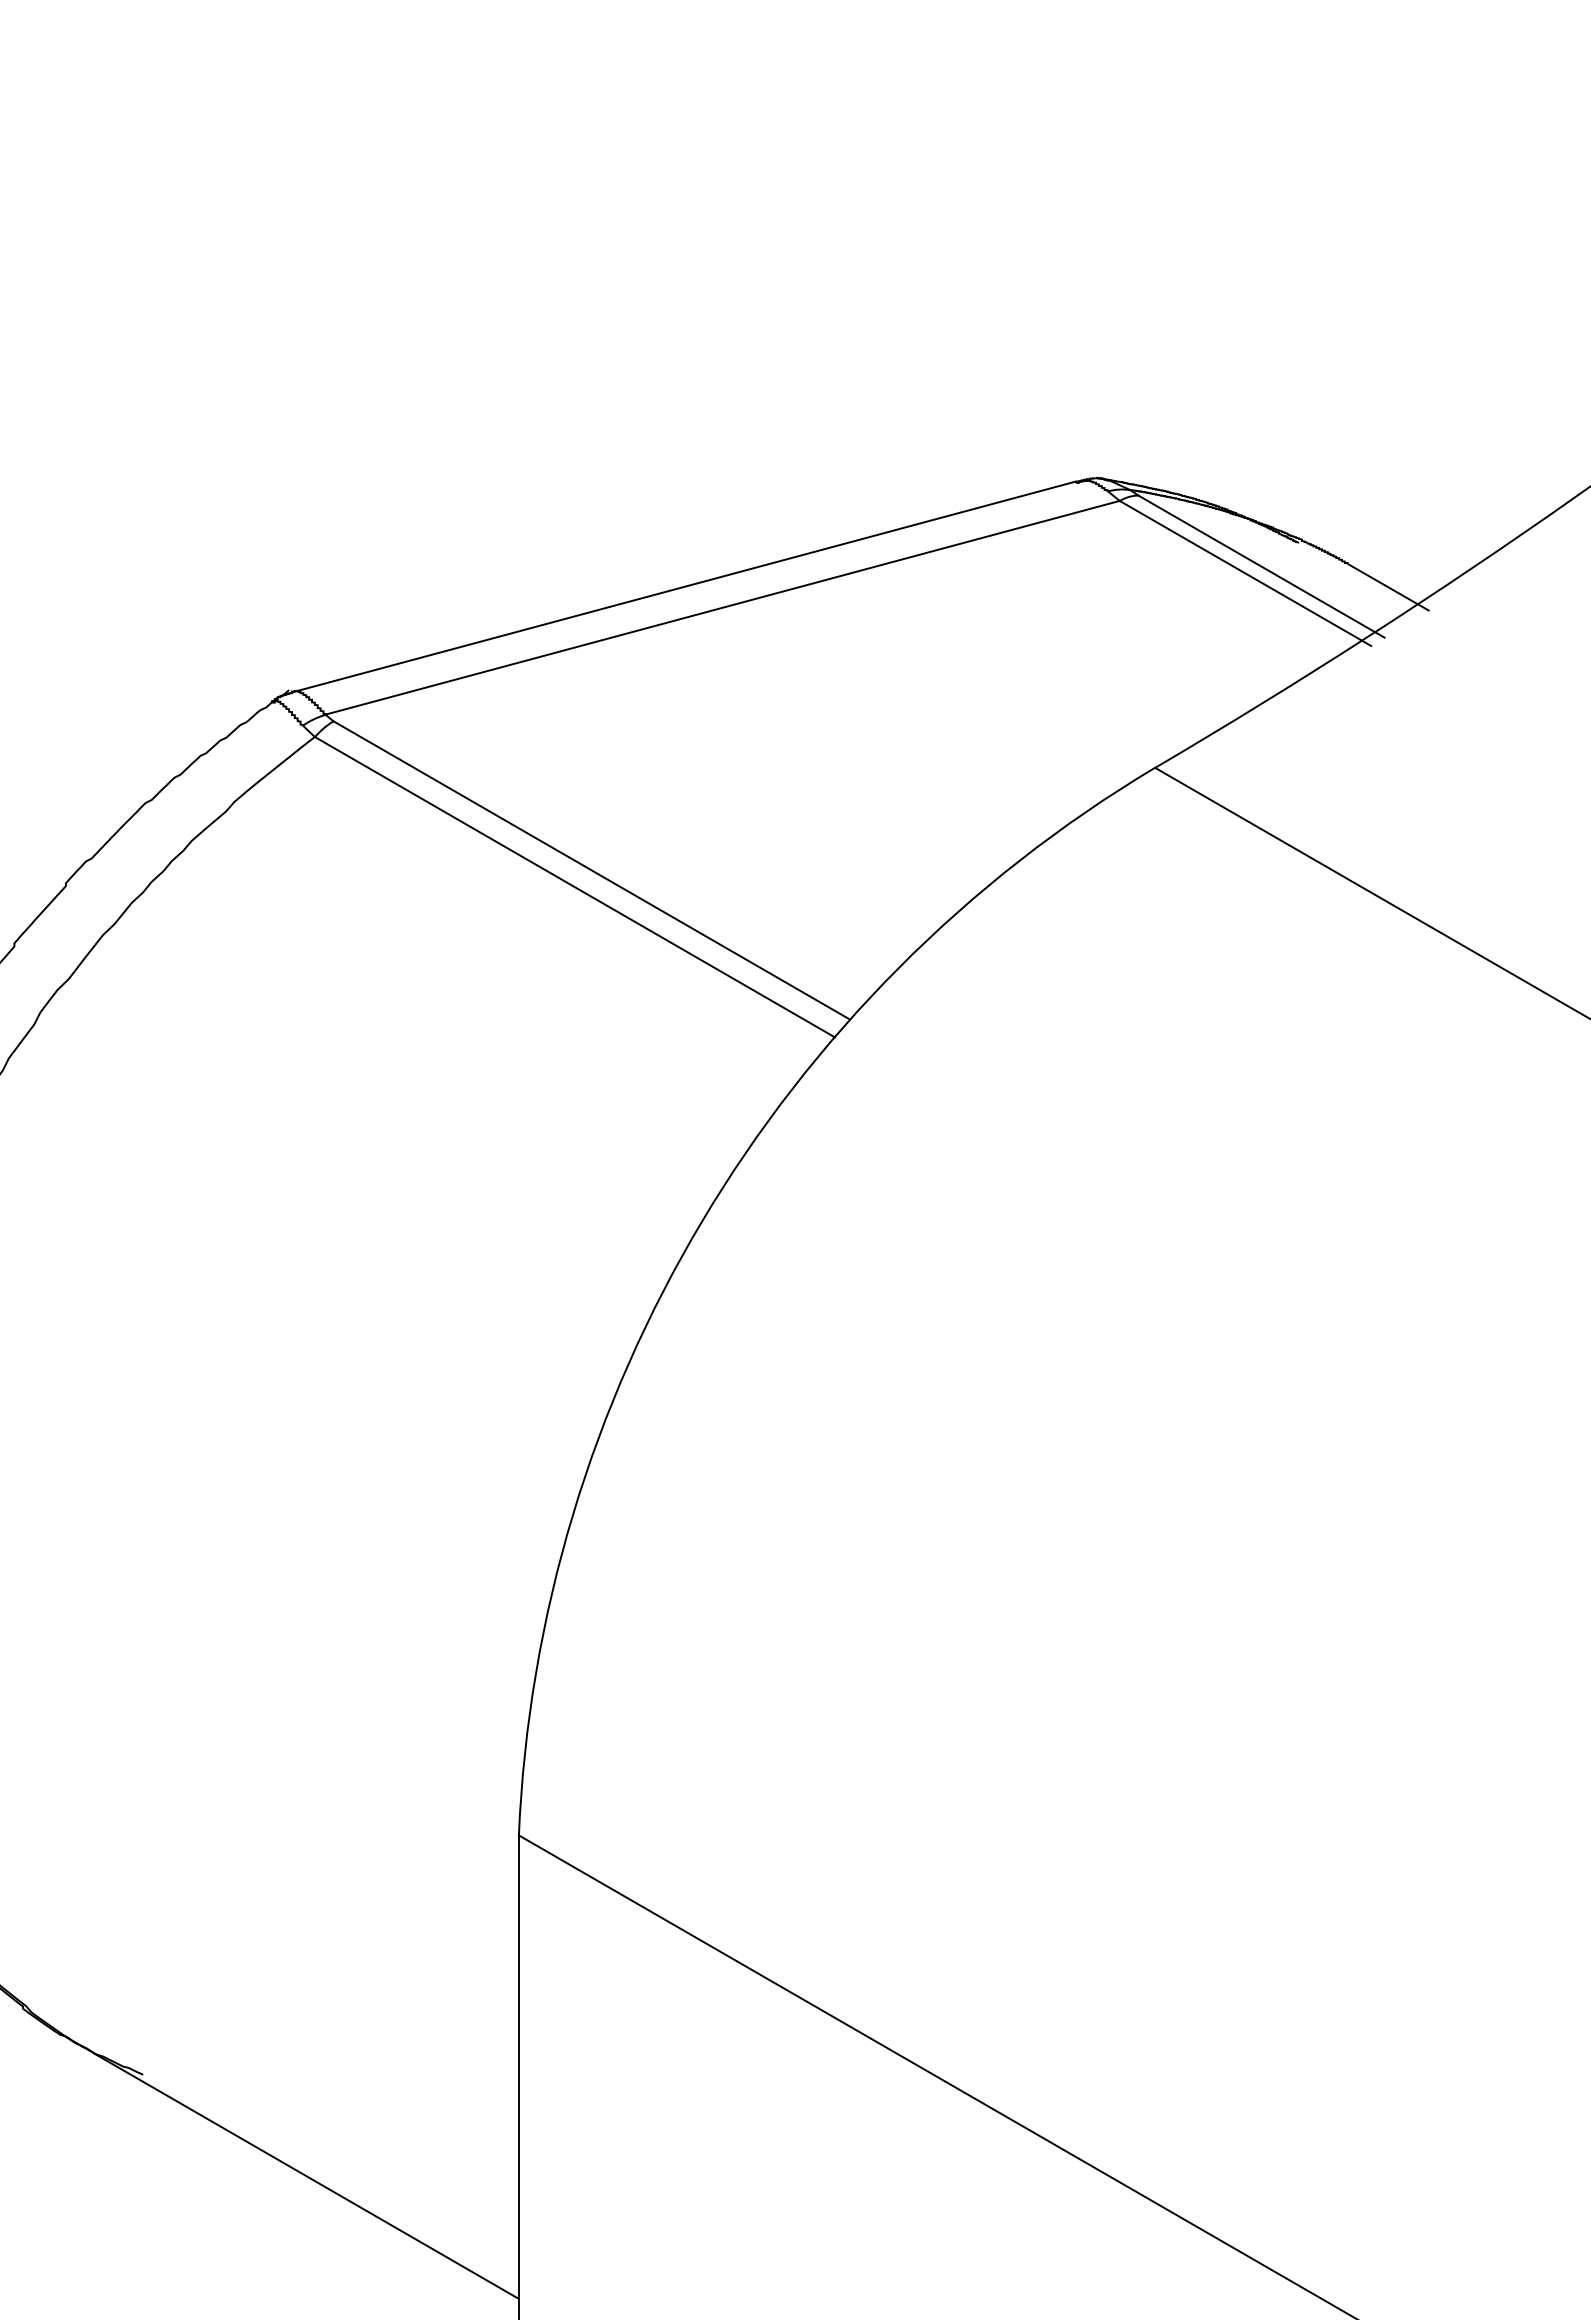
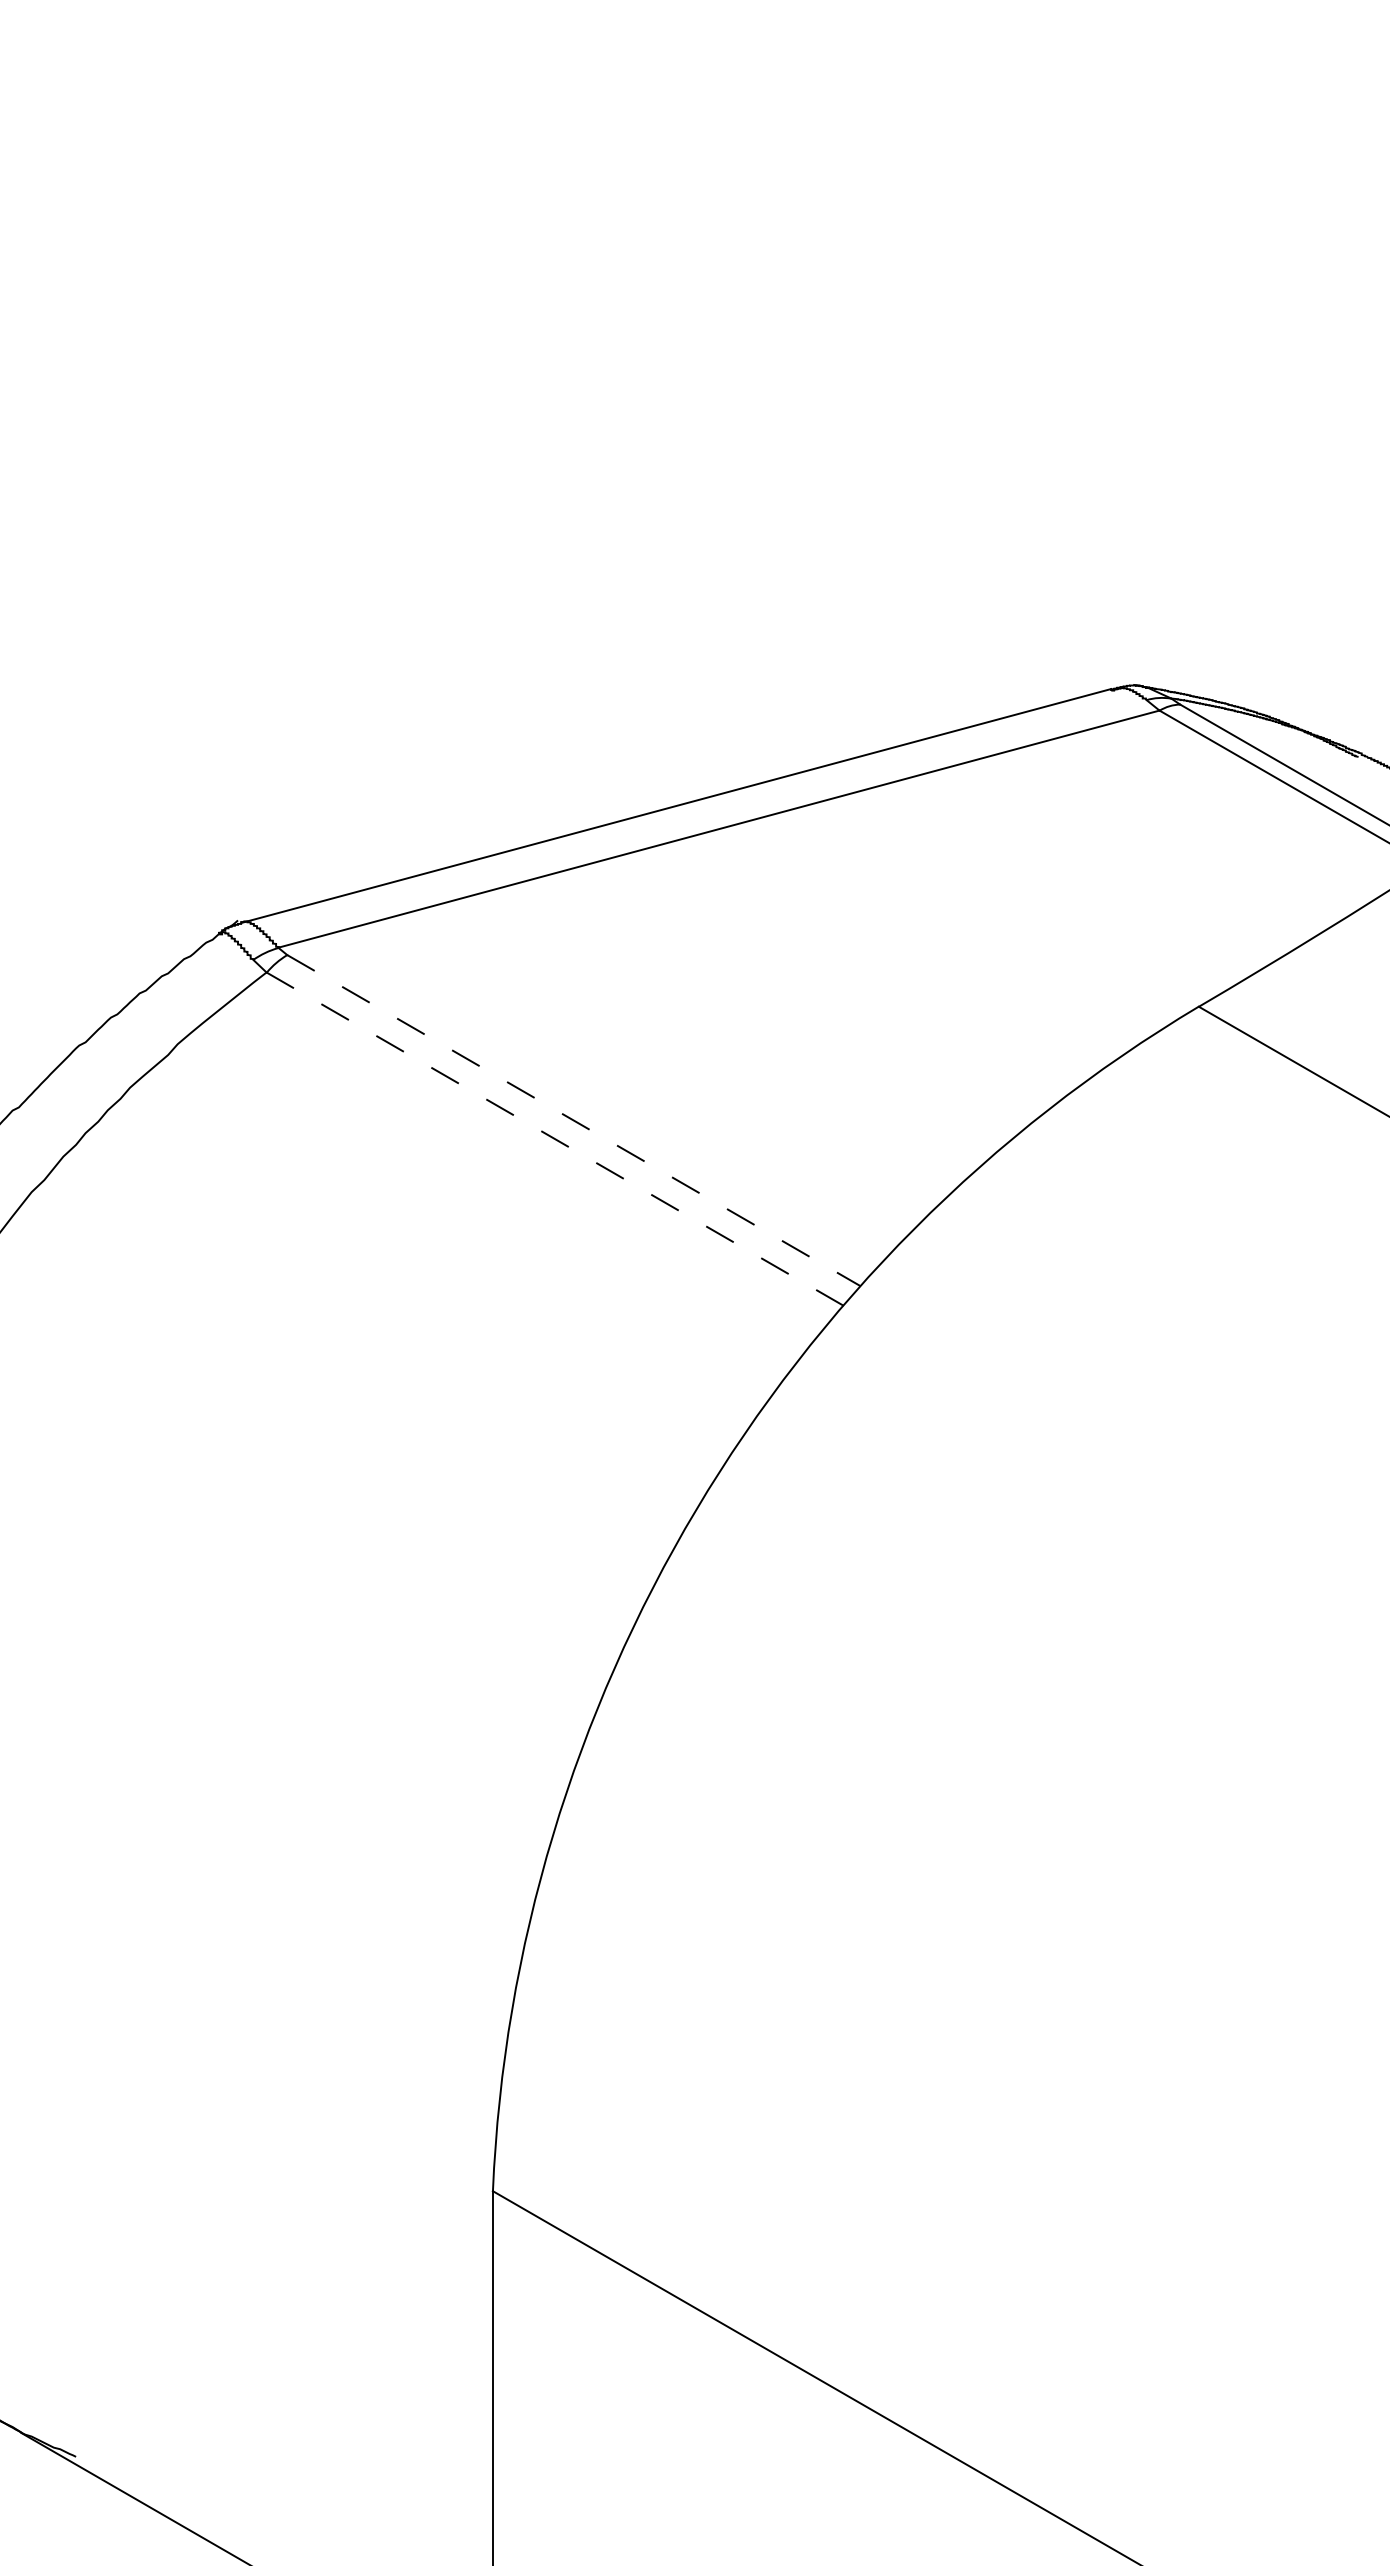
line: (592, 870) -> (574, 1120), solid -> dashed
line: (574, 886) -> (554, 1138), solid -> dashed

